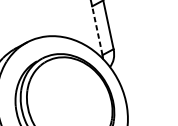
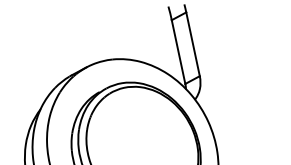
line: (97, 31) -> (178, 52), dashed -> solid

